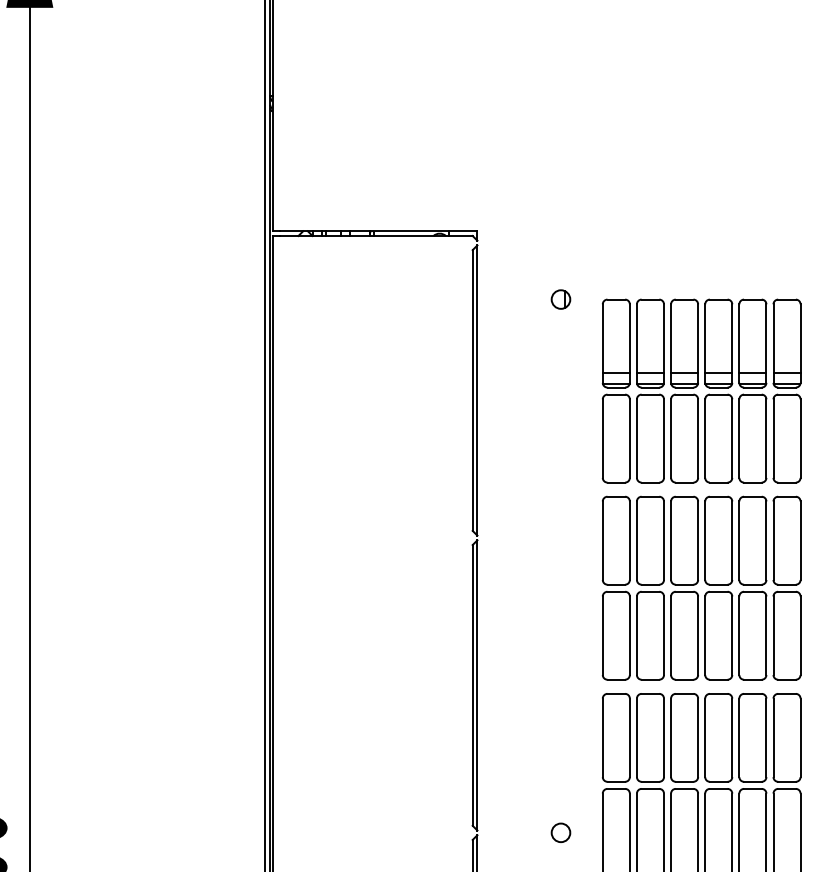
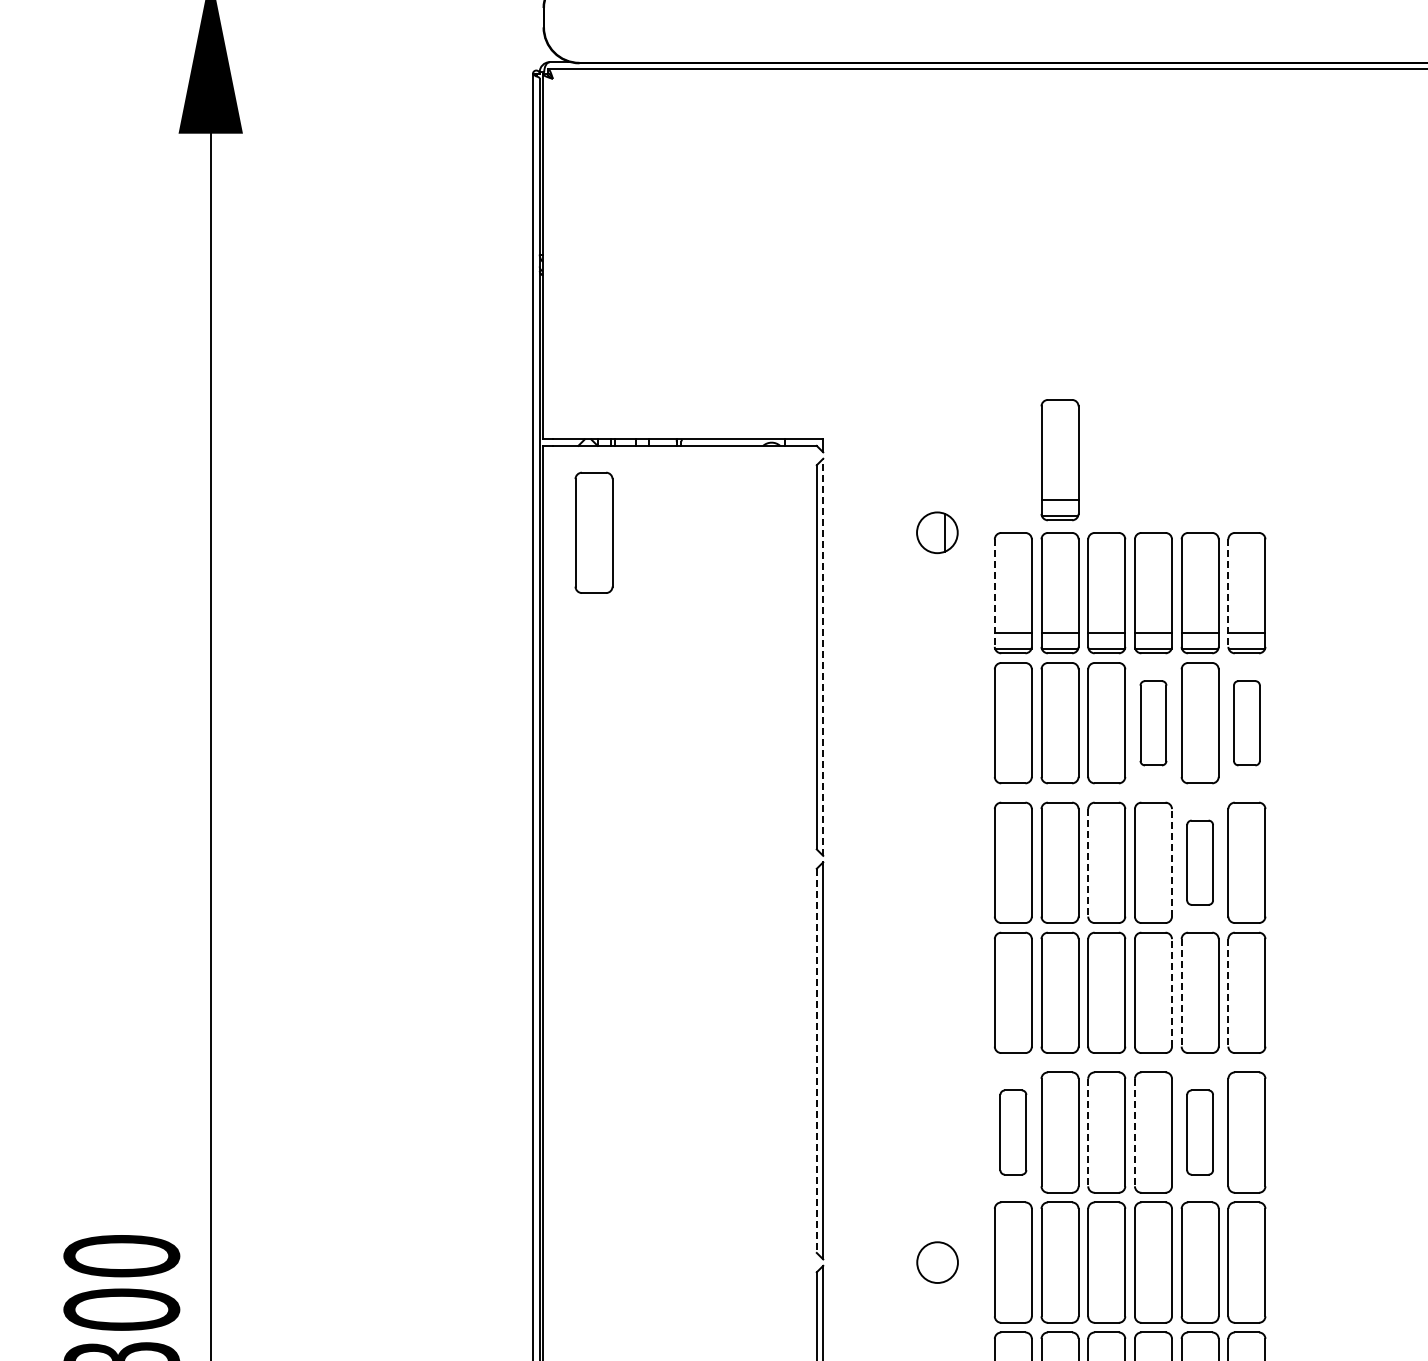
part: (650, 246) -> (1059, 460), added
part: (309, 299) -> (593, 532), added
part: (560, 299) -> (937, 532), size x1.6
line: (602, 343) -> (994, 593), solid -> dashed
line: (773, 343) -> (1228, 593), solid -> dashed
line: (477, 390) -> (823, 657), solid -> dashed
part: (718, 438) -> (1153, 723), size x0.7
part: (786, 438) -> (1246, 723), size x0.7
line: (671, 540) -> (1088, 862), solid -> dashed
line: (732, 540) -> (1172, 862), solid -> dashed
part: (752, 540) -> (1199, 862), size x0.7
line: (732, 635) -> (1172, 992), solid -> dashed
line: (739, 635) -> (1181, 992), solid -> dashed
line: (773, 635) -> (1228, 992), solid -> dashed
line: (472, 685) -> (816, 1061), solid -> dashed
part: (616, 737) -> (1013, 1132), size x0.7
line: (671, 737) -> (1088, 1132), solid -> dashed
line: (704, 737) -> (1134, 1132), solid -> dashed
part: (752, 737) -> (1199, 1132), size x0.7
circle: (560, 832) -> (937, 1262), size x1.6

